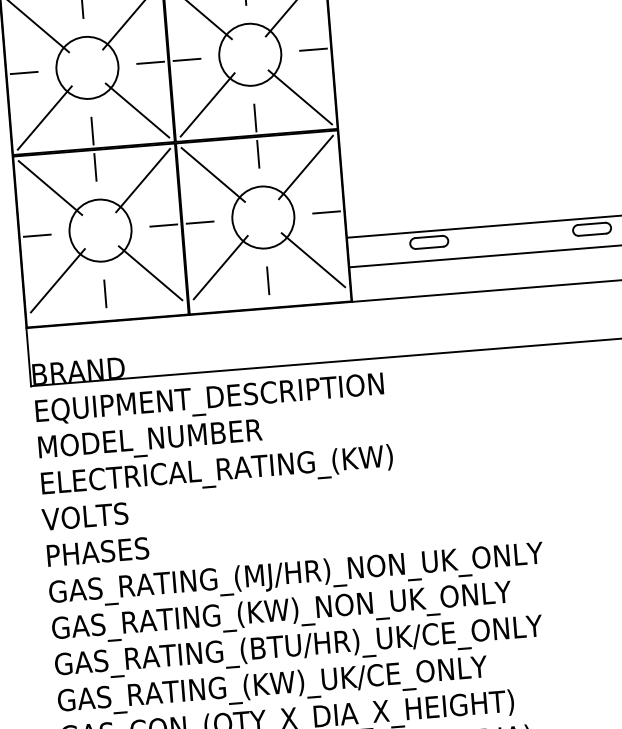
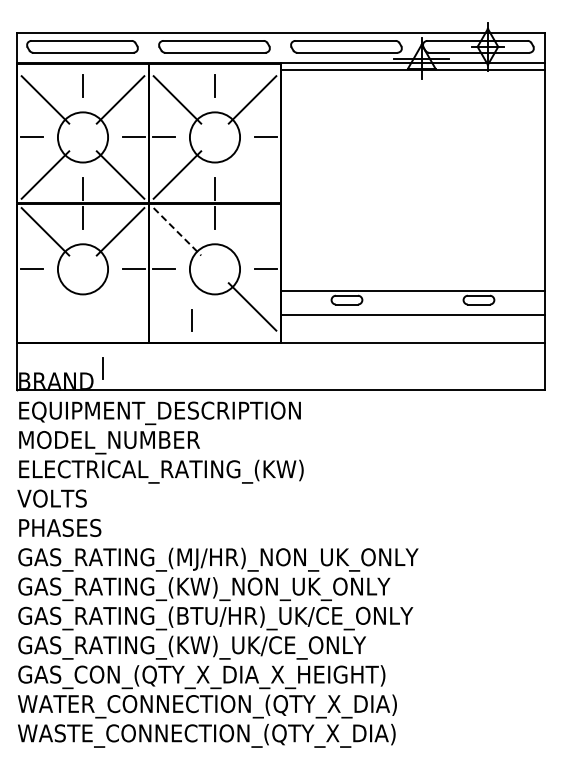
line: (300, 96) -> (252, 174), removed
line: (305, 167) -> (252, 231), removed
line: (213, 174) -> (177, 231), solid -> dashed
line: (220, 267) -> (177, 306), removed
line: (150, 272) -> (120, 306), removed
line: (57, 280) -> (45, 306), removed
line: (267, 280) -> (191, 320), moved
line: (104, 293) -> (102, 368), moved

